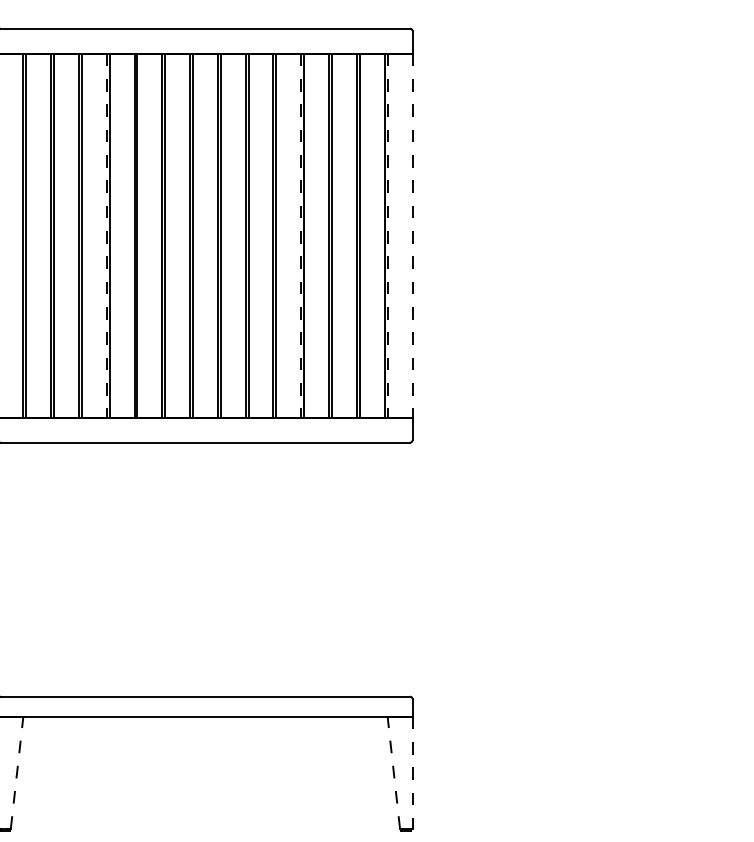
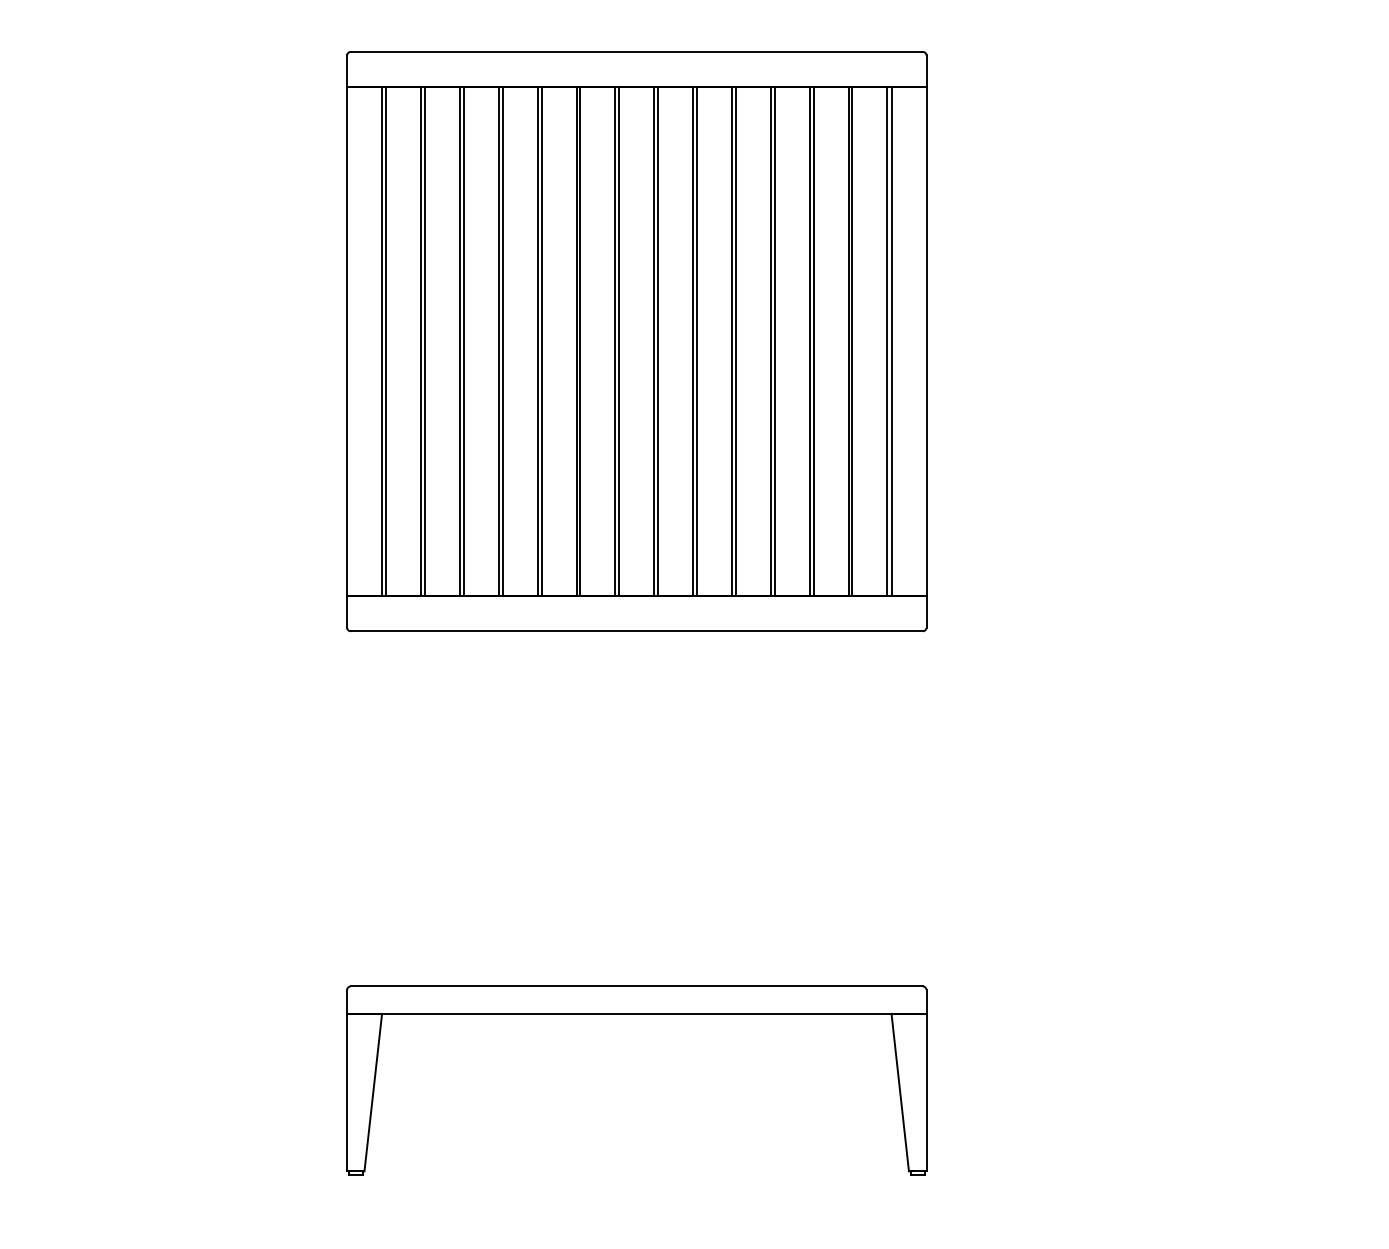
line: (106, 235) -> (498, 341), dashed -> solid
line: (301, 235) -> (770, 341), dashed -> solid
line: (387, 235) -> (891, 341), dashed -> solid
line: (412, 235) -> (926, 341), dashed -> solid
line: (17, 772) -> (373, 1092), dashed -> solid
line: (393, 772) -> (900, 1092), dashed -> solid
line: (412, 772) -> (926, 1092), dashed -> solid

